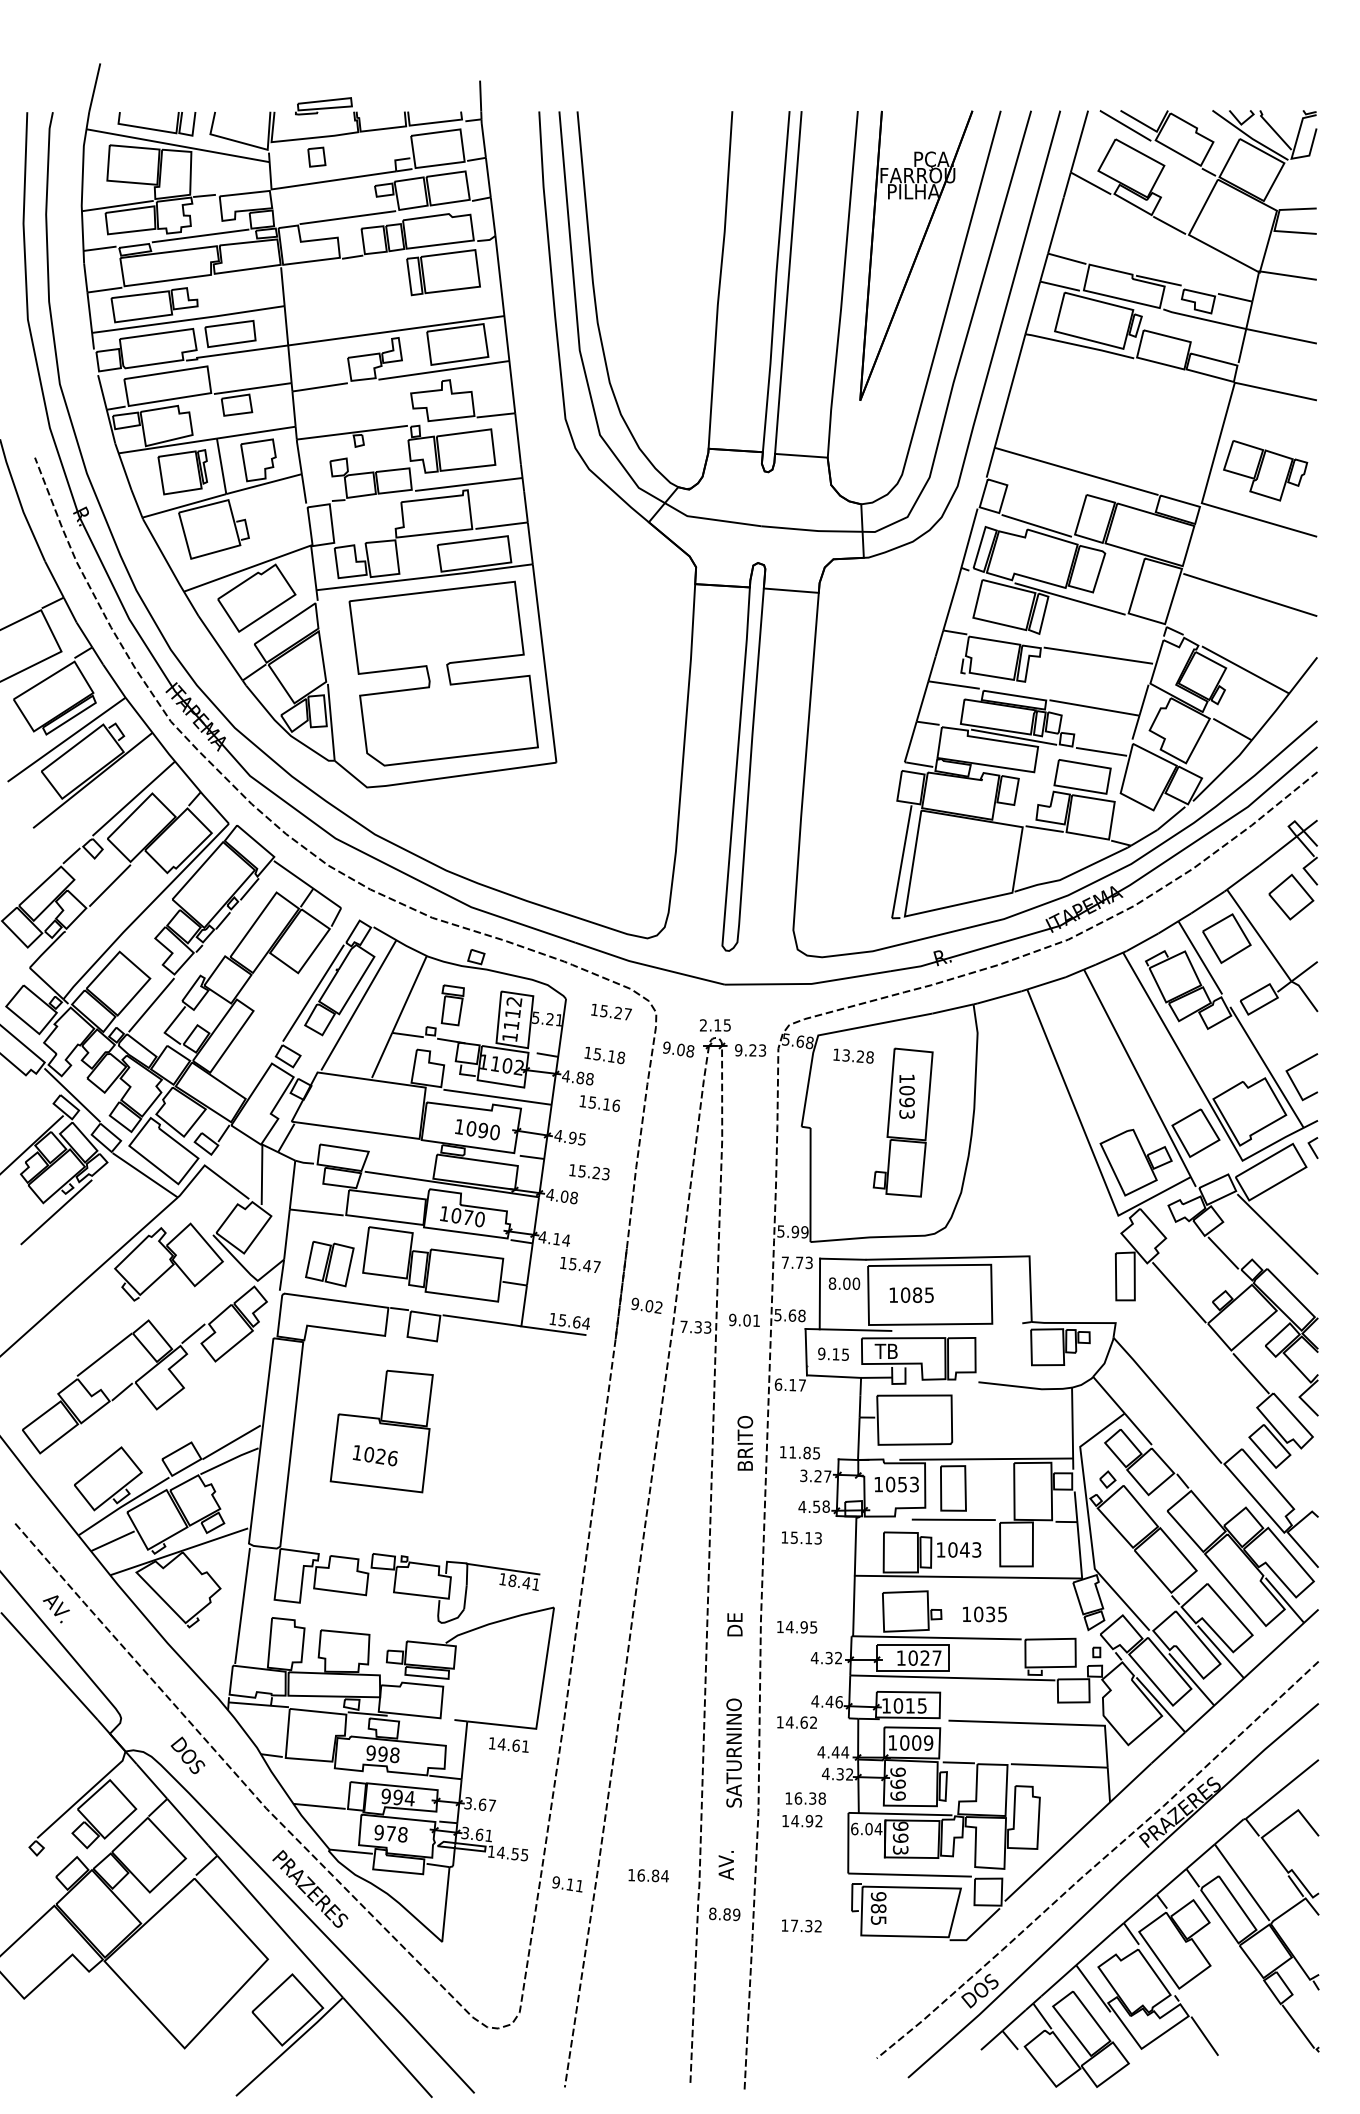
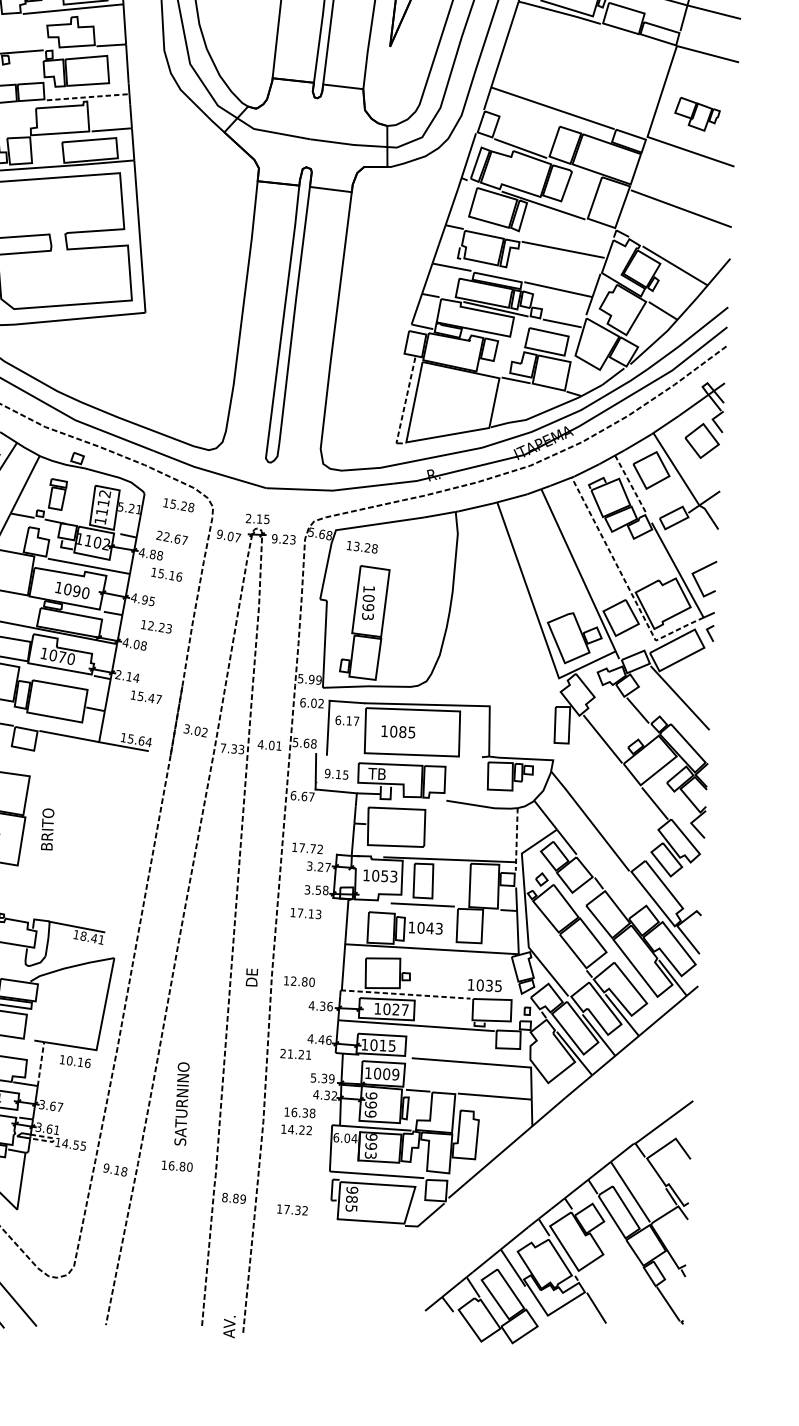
part: (1265, 470) -> (697, 114), size x0.7
line: (469, 484) -> (88, 97), solid -> dashed
line: (901, 862) -> (405, 401), solid -> dashed
line: (1200, 957) -> (630, 483), solid -> dashed
text: (627, 1014) -> (191, 507), 15.27 -> 15.28
text: (690, 1050) -> (237, 537), 9.08 -> 9.07
text: (604, 1055) -> (172, 538), 15.18 -> 22.67
line: (1200, 1087) -> (626, 583), solid -> dashed
part: (902, 1122) -> (364, 622), moved
text: (581, 1171) -> (150, 625), 15.23 -> 12.23
text: (542, 1237) -> (118, 675), 4.14 -> 2.14
text: (796, 1262) -> (311, 702), 7.73 -> 6.02
text: (844, 1283) -> (347, 720), 8.00 -> 6.17
text: (635, 1303) -> (187, 728), 9.02 -> 3.02
text: (732, 1319) -> (260, 744), 9.01 -> 4.01
line: (848, 1329) -> (348, 755), removed
text: (792, 1385) -> (304, 796), 6.17 -> 6.67
line: (1072, 1427) -> (516, 838), solid -> dashed
text: (745, 1443) -> (47, 829), moved
text: (804, 1452) -> (311, 848), 11.85 -> 17.72
text: (802, 1506) -> (307, 889), 4.58 -> 3.58
text: (794, 1537) -> (300, 912), 15.13 -> 17.13
text: (984, 1614) -> (484, 985), moved
text: (801, 1626) -> (302, 981), 14.95 -> 12.80
line: (937, 1637) -> (406, 994), solid -> dashed
text: (838, 1657) -> (329, 1006), 4.32 -> 4.36
text: (796, 1722) -> (295, 1054), 14.62 -> 21.21
text: (513, 1745) -> (78, 1062), 14.61 -> 10.16
line: (464, 1749) -> (41, 1063), solid -> dashed
text: (733, 1752) -> (181, 1103), moved
text: (833, 1752) -> (322, 1078), 4.44 -> 5.39
text: (809, 1821) -> (302, 1130), 14.92 -> 14.22
line: (485, 1849) -> (53, 1140), solid -> dashed
text: (725, 1865) -> (228, 1326), moved
part: (1097, 1869) -> (520, 1177), removed
text: (664, 1876) -> (189, 1167), 16.84 -> 16.80
text: (579, 1886) -> (124, 1172), 9.11 -> 9.18

